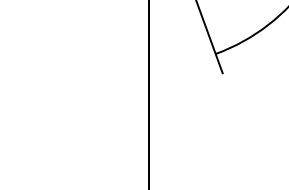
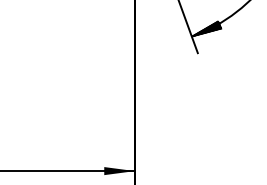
hatch: (232, 44) -> (206, 28), added

